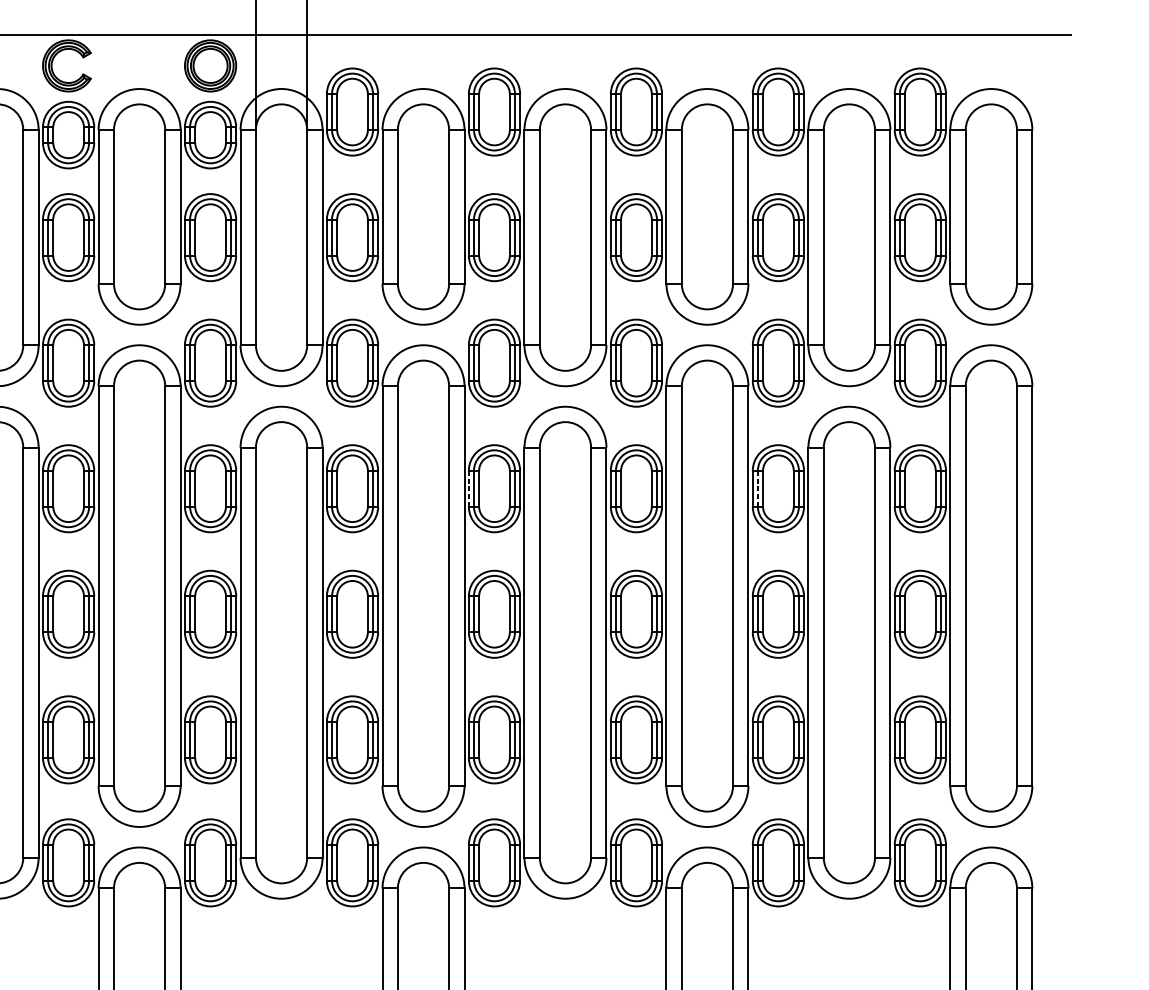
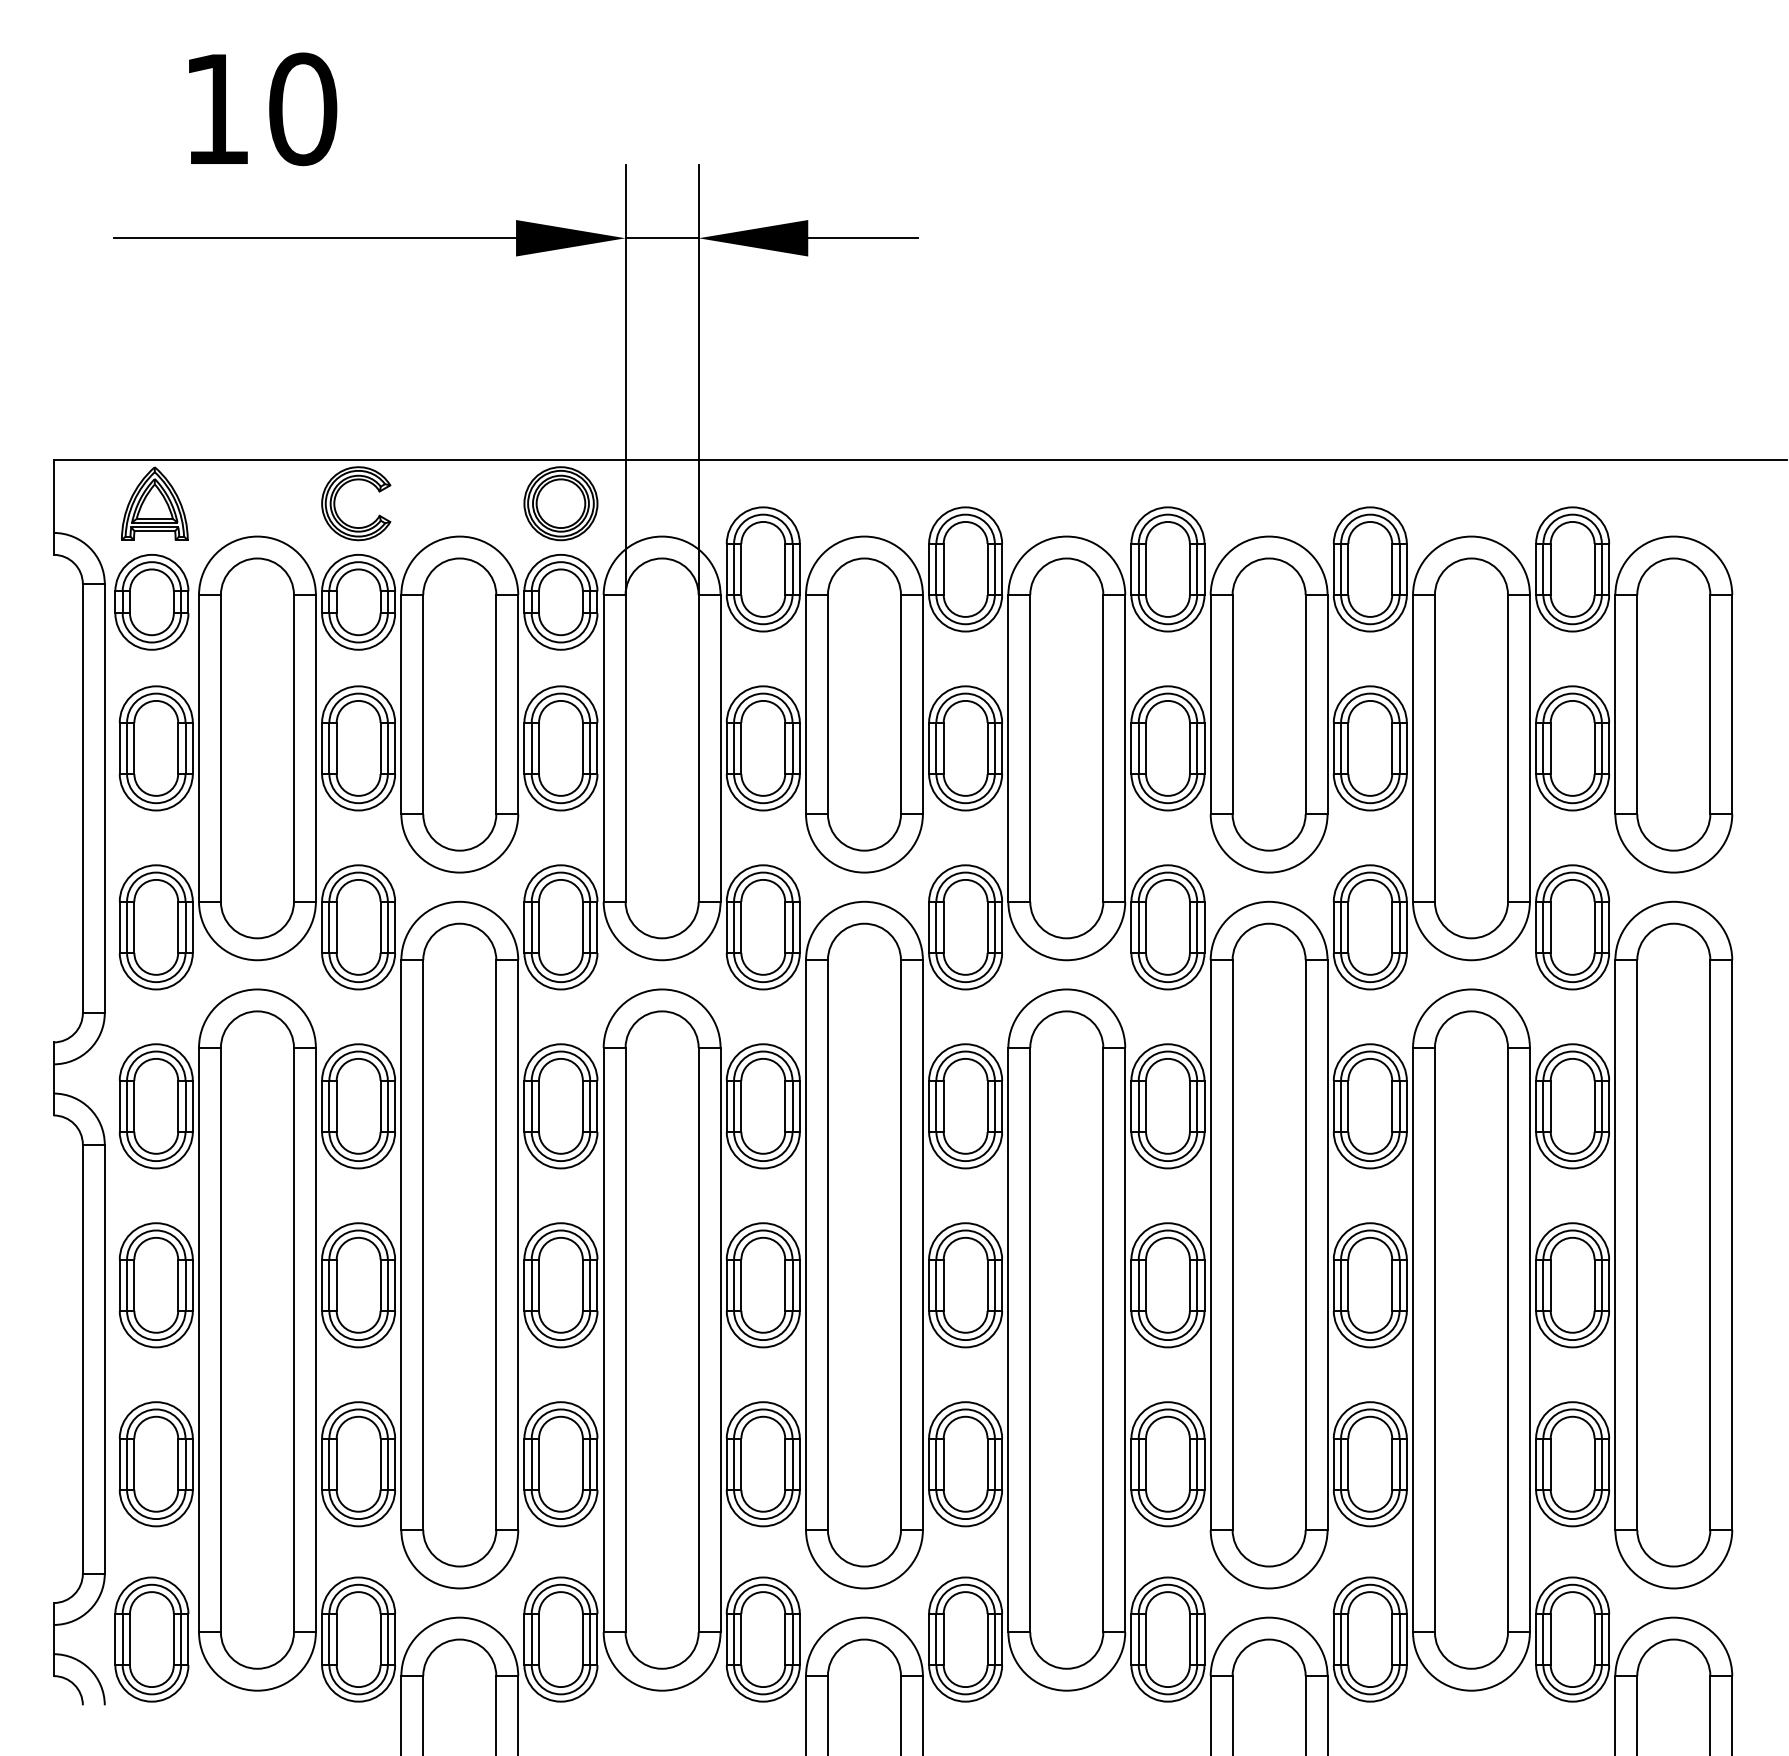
line: (469, 488) -> (929, 1106), dashed -> solid
line: (758, 488) -> (1341, 1106), dashed -> solid

